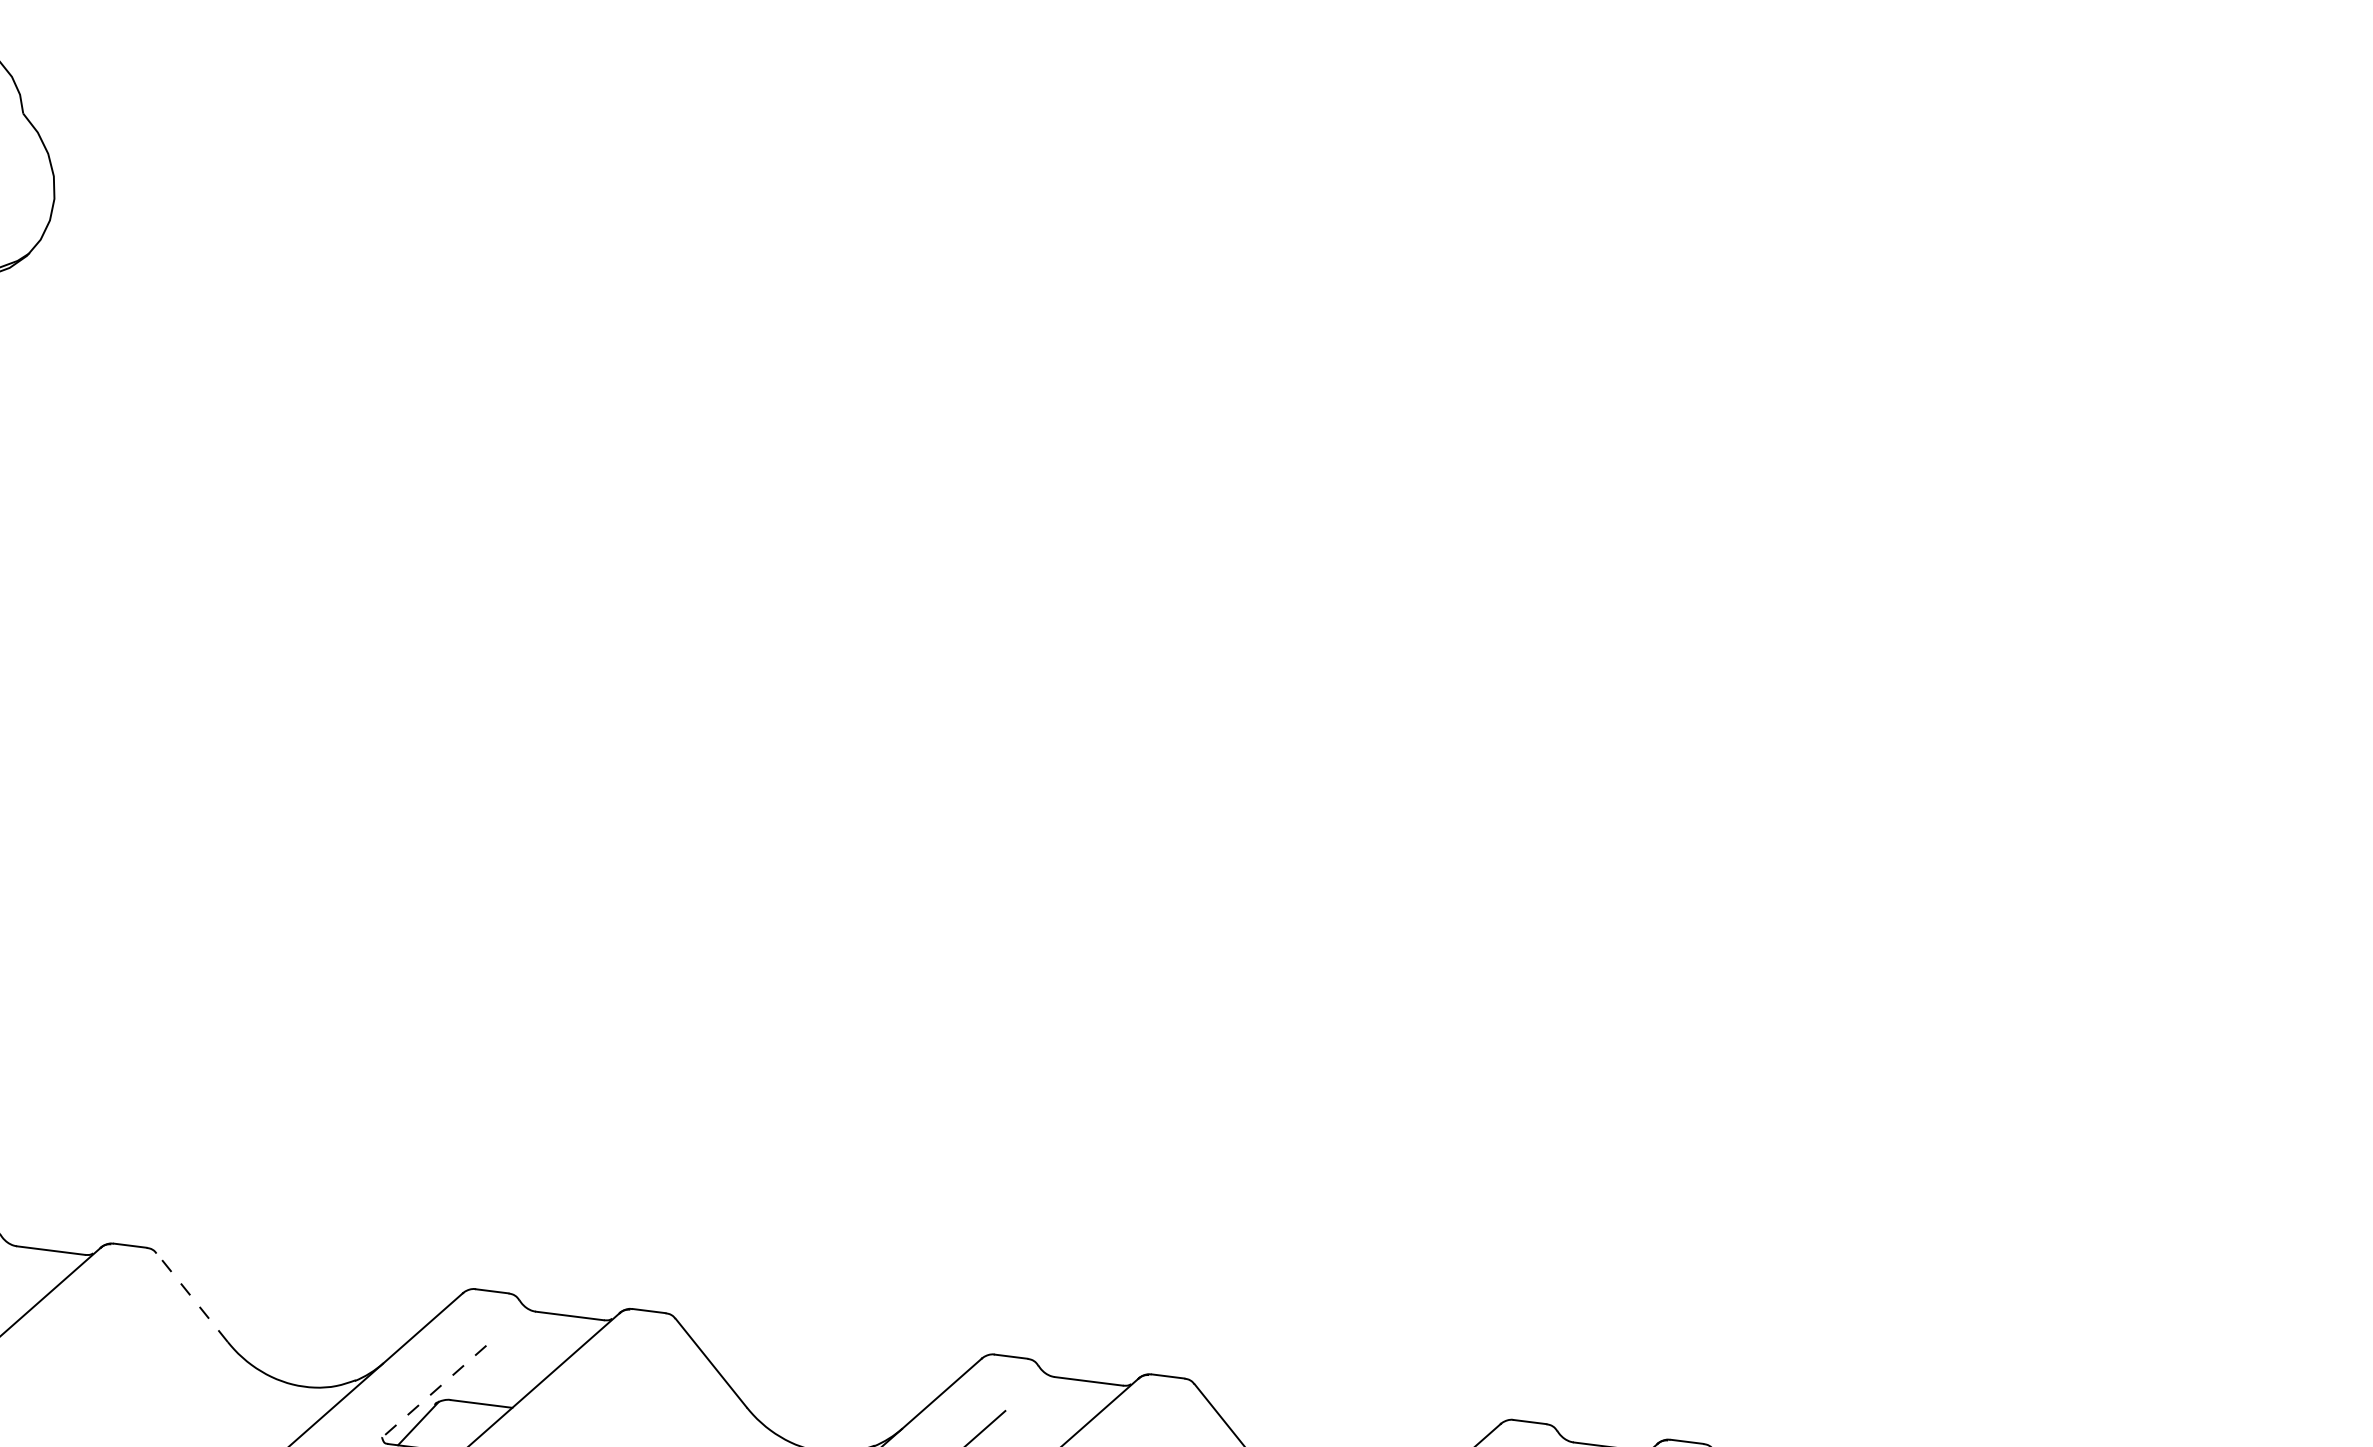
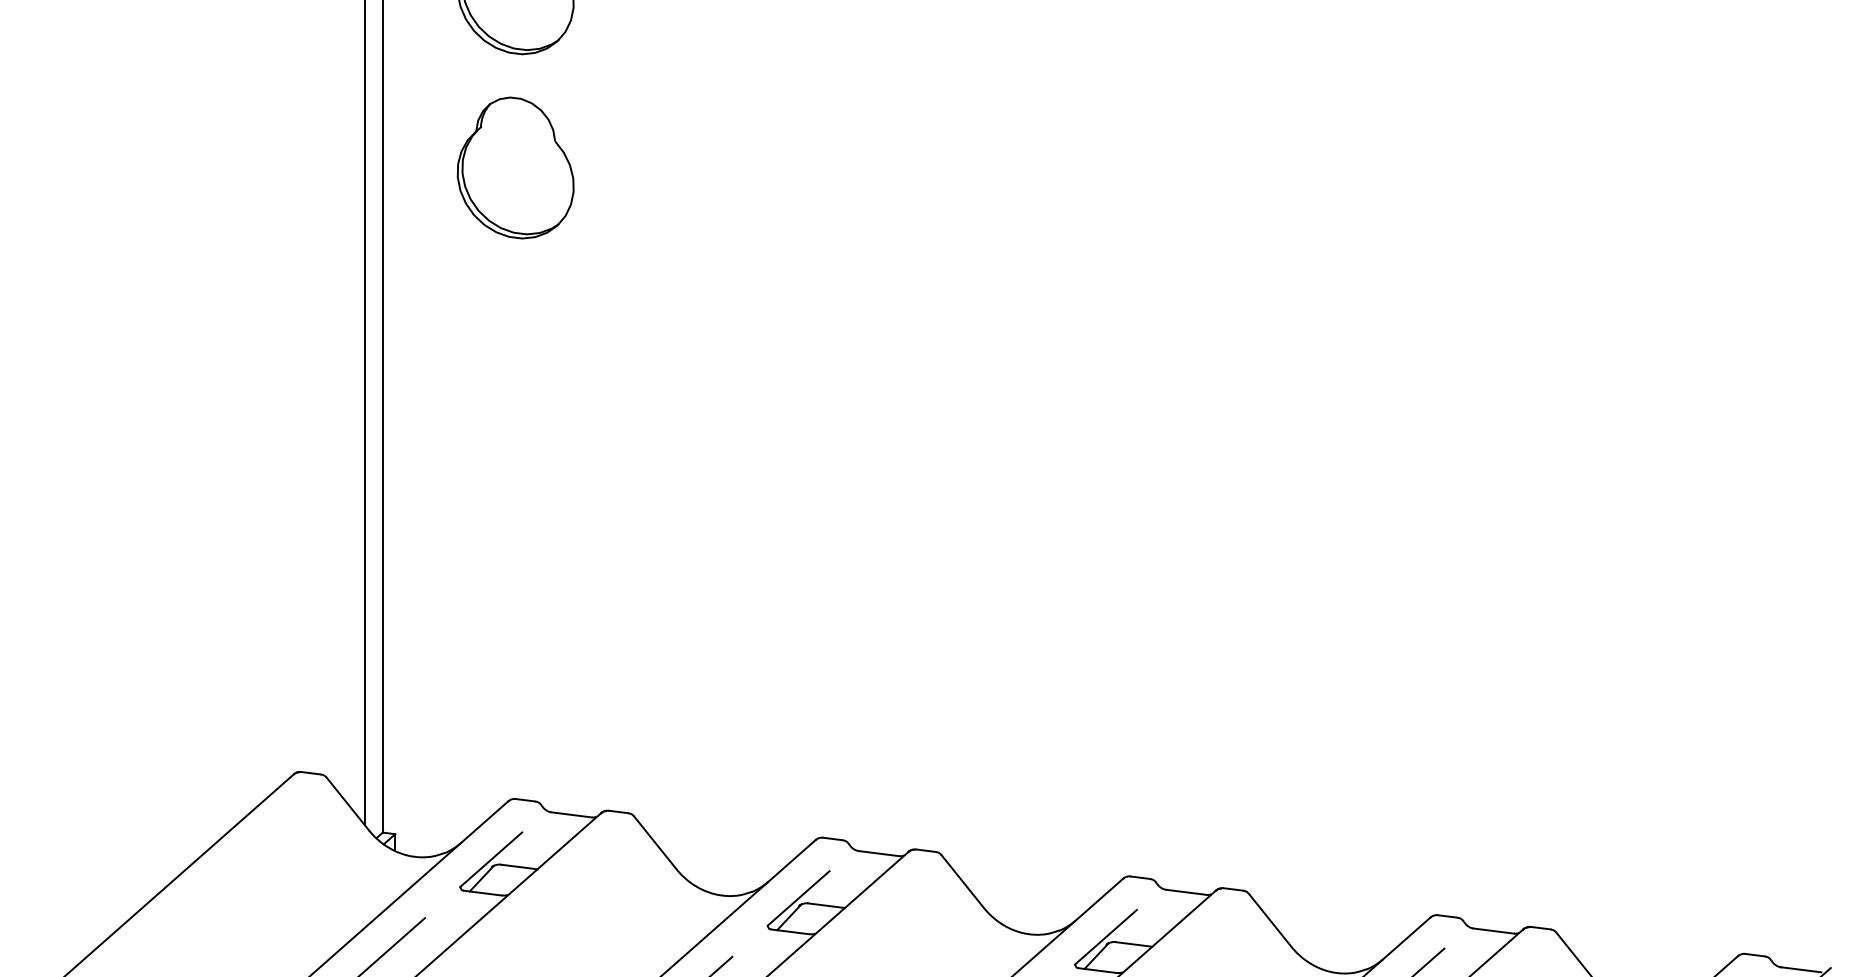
line: (192, 1297) -> (655, 842), dashed -> solid
line: (434, 1391) -> (798, 898), dashed -> solid

